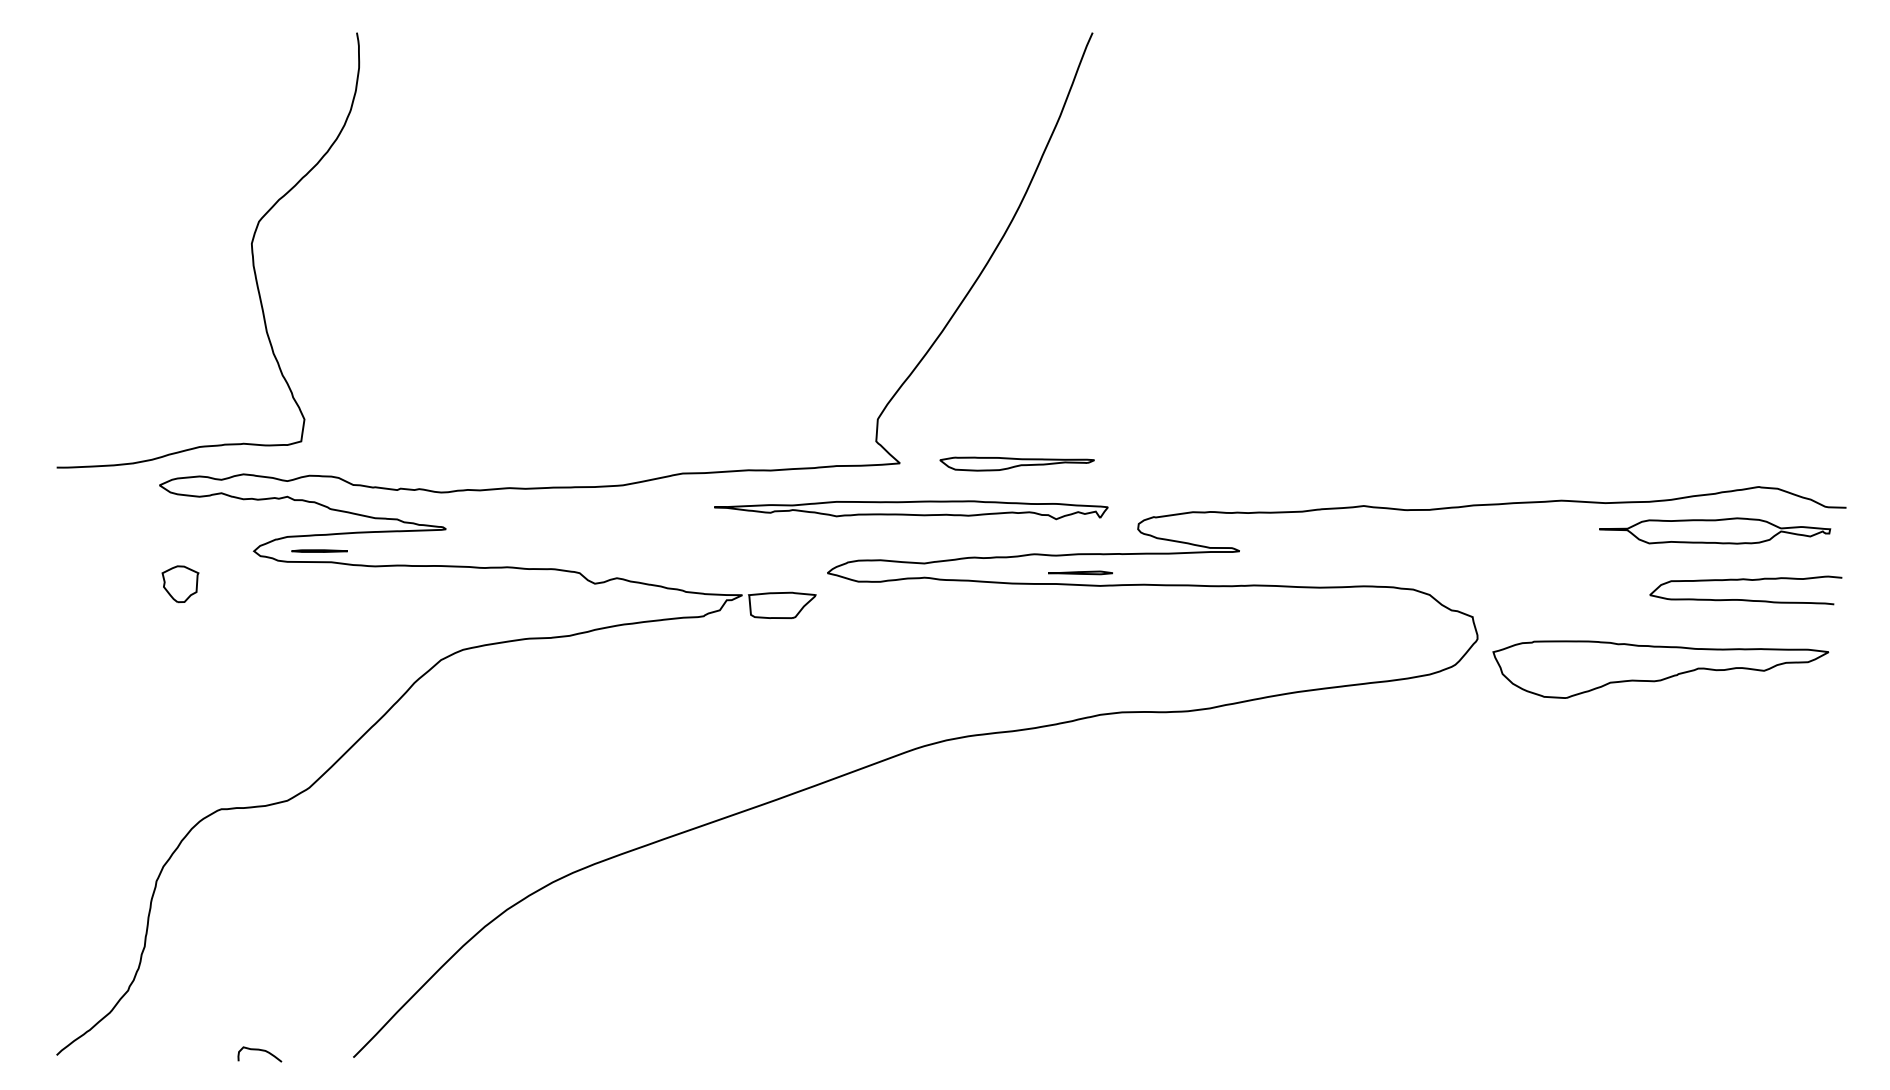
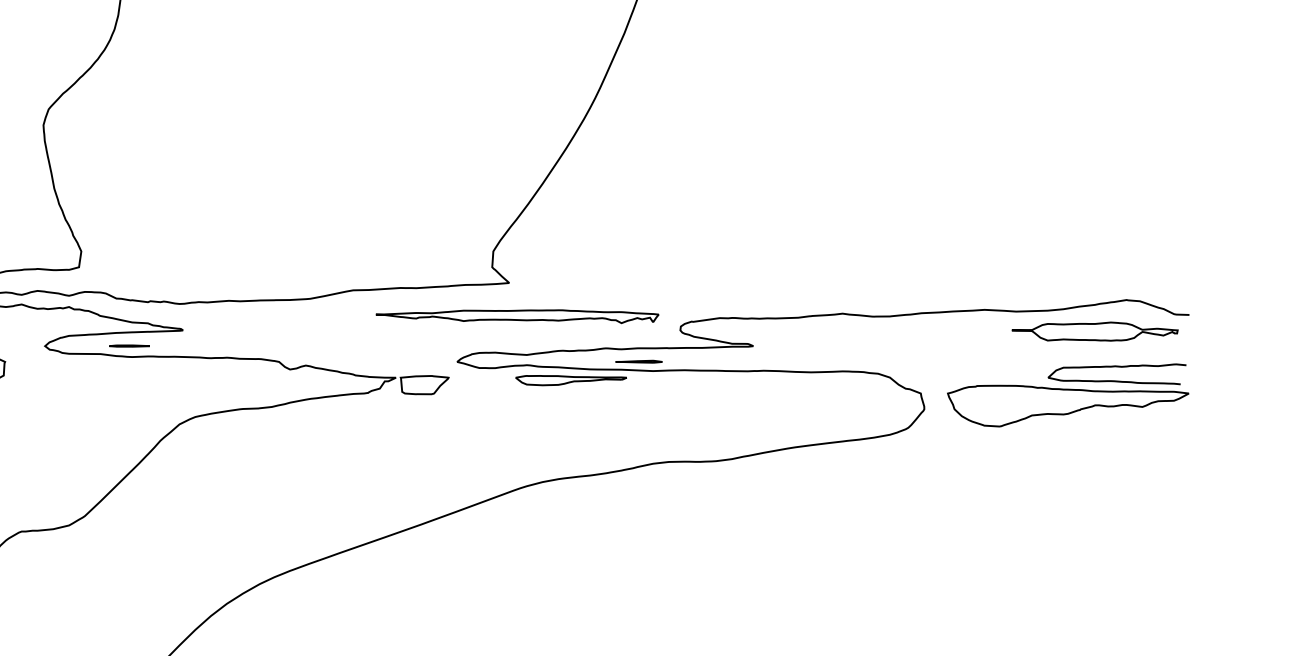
part: (1016, 463) -> (570, 380), moved
line: (319, 550) -> (129, 345), moved
part: (1660, 669) -> (1068, 406), moved

